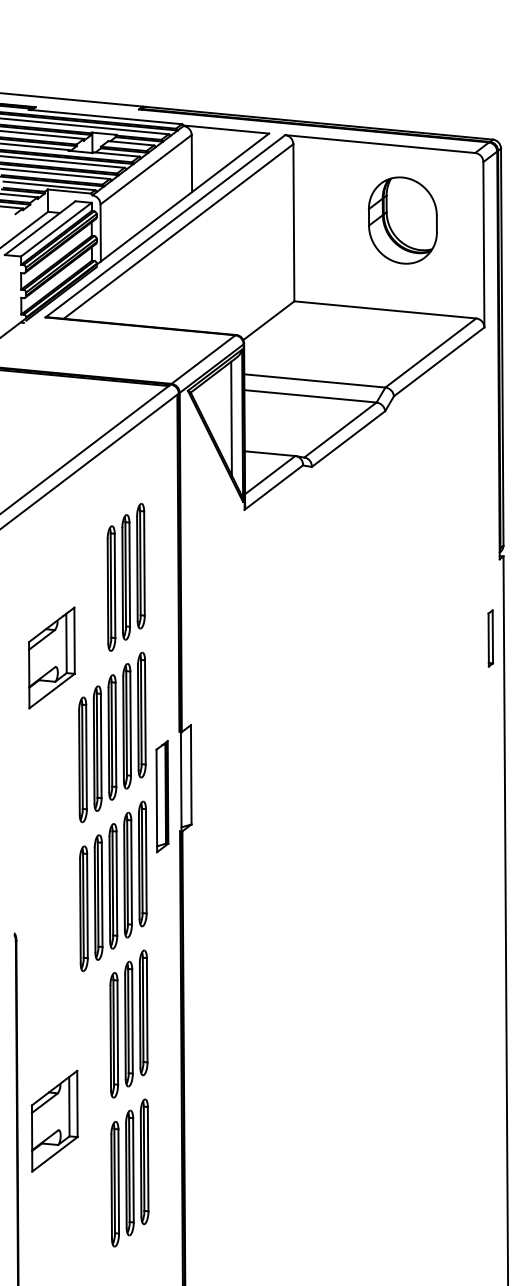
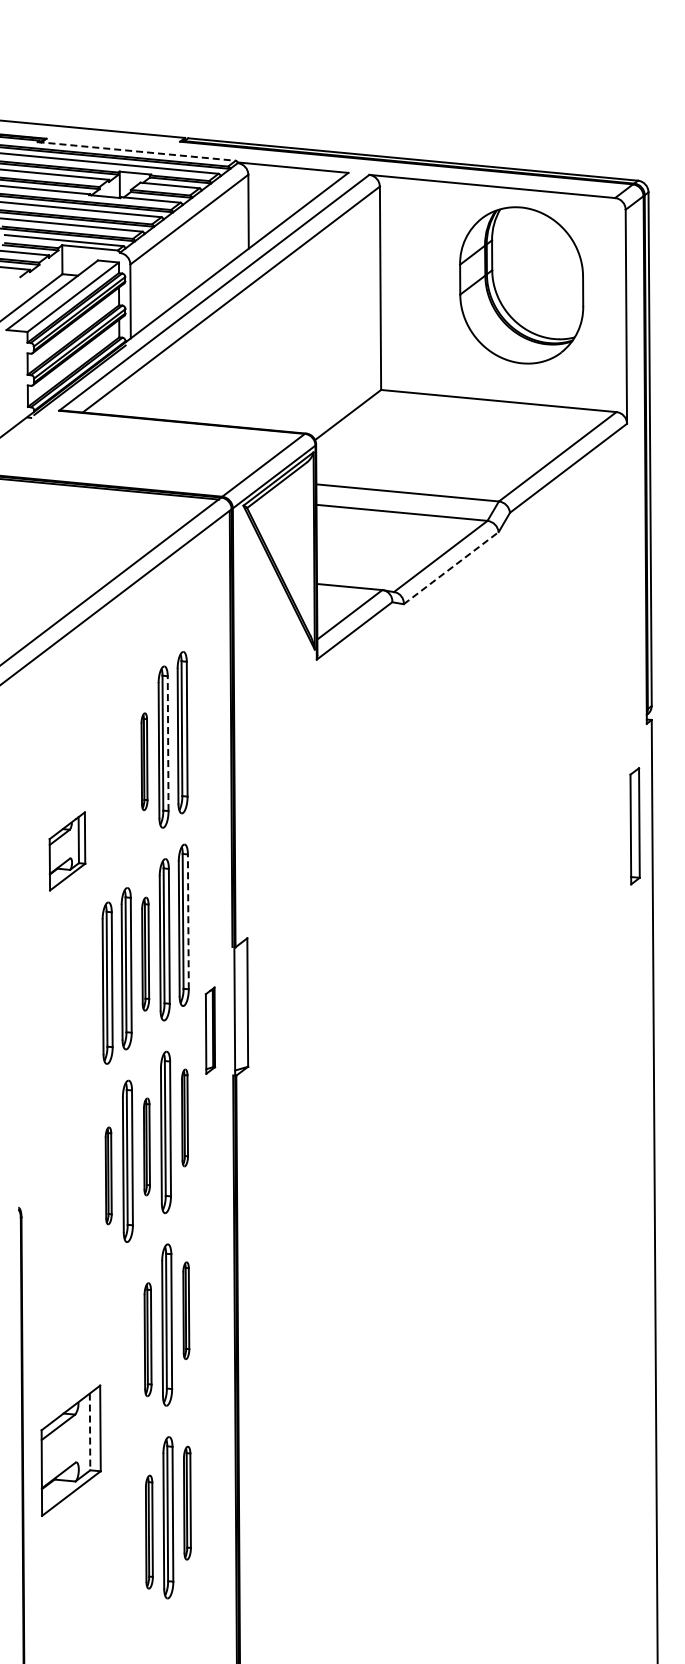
line: (105, 117) -> (136, 151), solid -> dashed
part: (402, 220) -> (521, 285), size x1.4
line: (231, 418) -> (299, 541), removed
line: (348, 439) -> (451, 568), solid -> dashed
line: (130, 574) -> (168, 743), solid -> dashed
part: (111, 588) -> (144, 761), size x0.6
part: (490, 637) -> (635, 825), size x1.6
part: (51, 658) -> (67, 851), size x0.6
line: (145, 712) -> (188, 921), solid -> dashed
part: (112, 736) -> (145, 953), size x0.7
part: (162, 796) -> (210, 1030), size x0.6
part: (142, 863) -> (184, 1117), size x0.6
part: (113, 886) -> (146, 1146), size x0.6
part: (83, 908) -> (108, 1175), size x0.6
part: (143, 1012) -> (186, 1310), size x0.6
part: (113, 1035) -> (147, 1339), size x0.7
line: (69, 1107) -> (90, 1432), solid -> dashed
part: (144, 1161) -> (187, 1502), size x0.7
part: (115, 1183) -> (149, 1531), size x0.7

